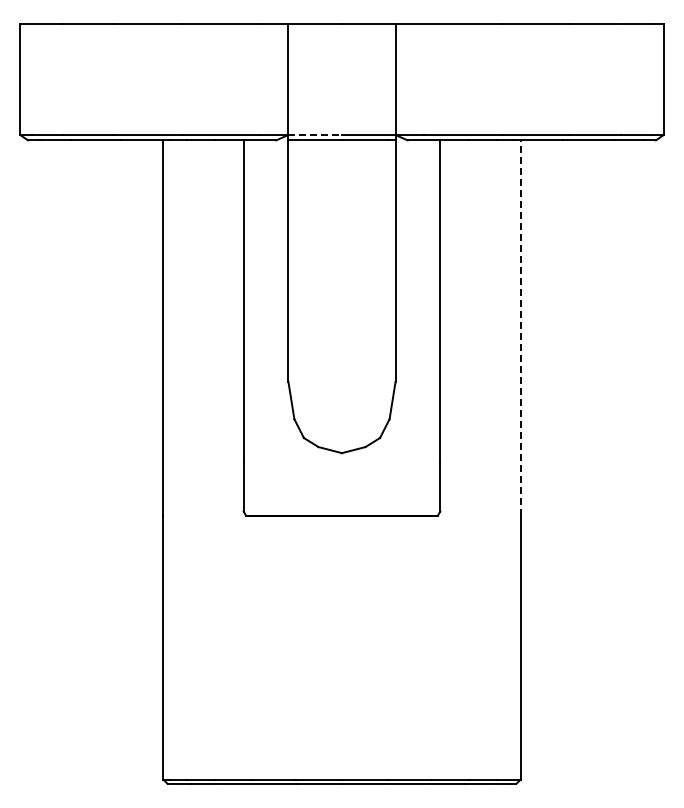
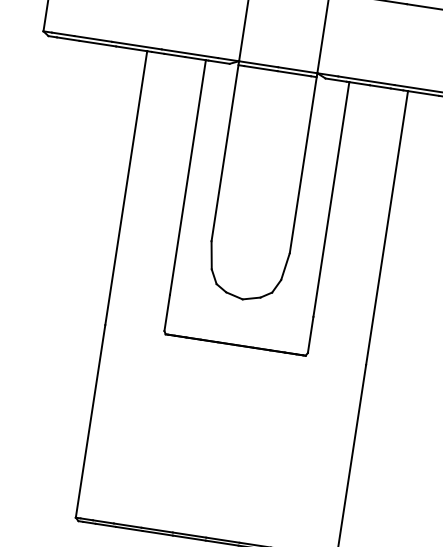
line: (315, 135) -> (258, 64), dashed -> solid
line: (520, 328) -> (386, 228), dashed -> solid

